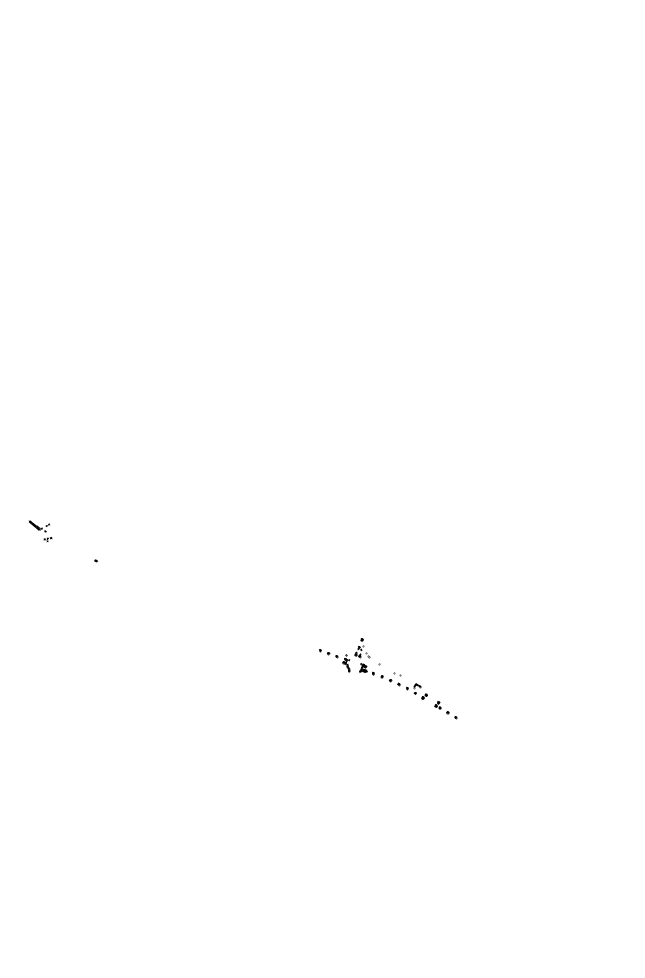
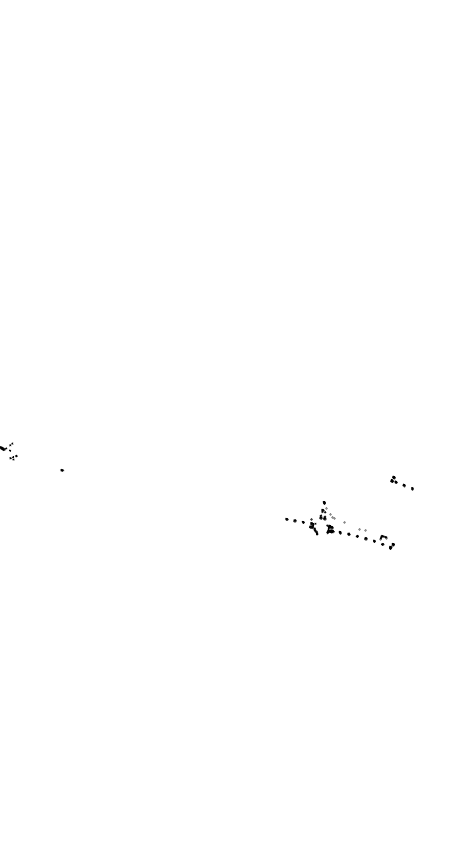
part: (445, 710) -> (401, 483), moved

